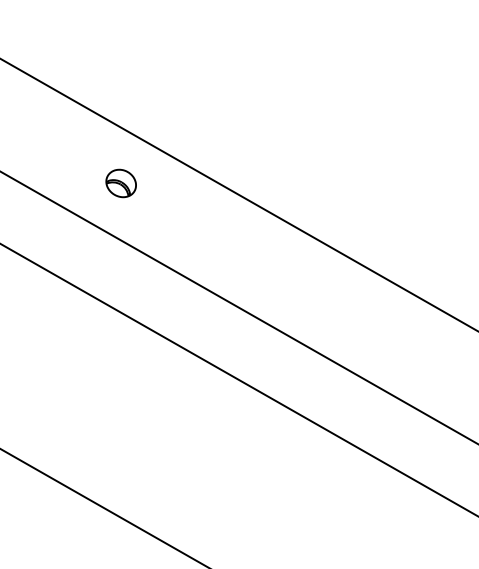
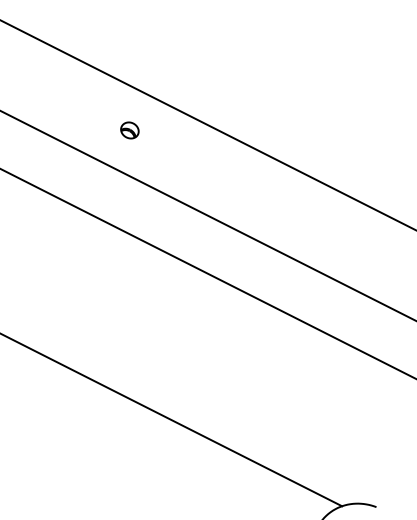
part: (120, 183) -> (129, 130), size x0.71

